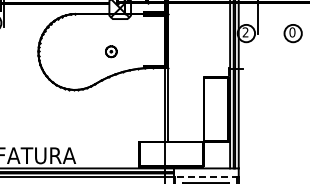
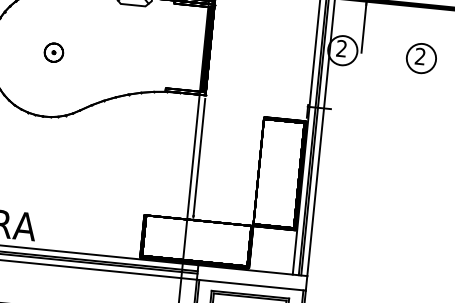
text: (292, 32) -> (420, 56), 0 -> 2
part: (111, 51) -> (54, 52), moved
line: (205, 177) -> (249, 285), dashed -> solid

